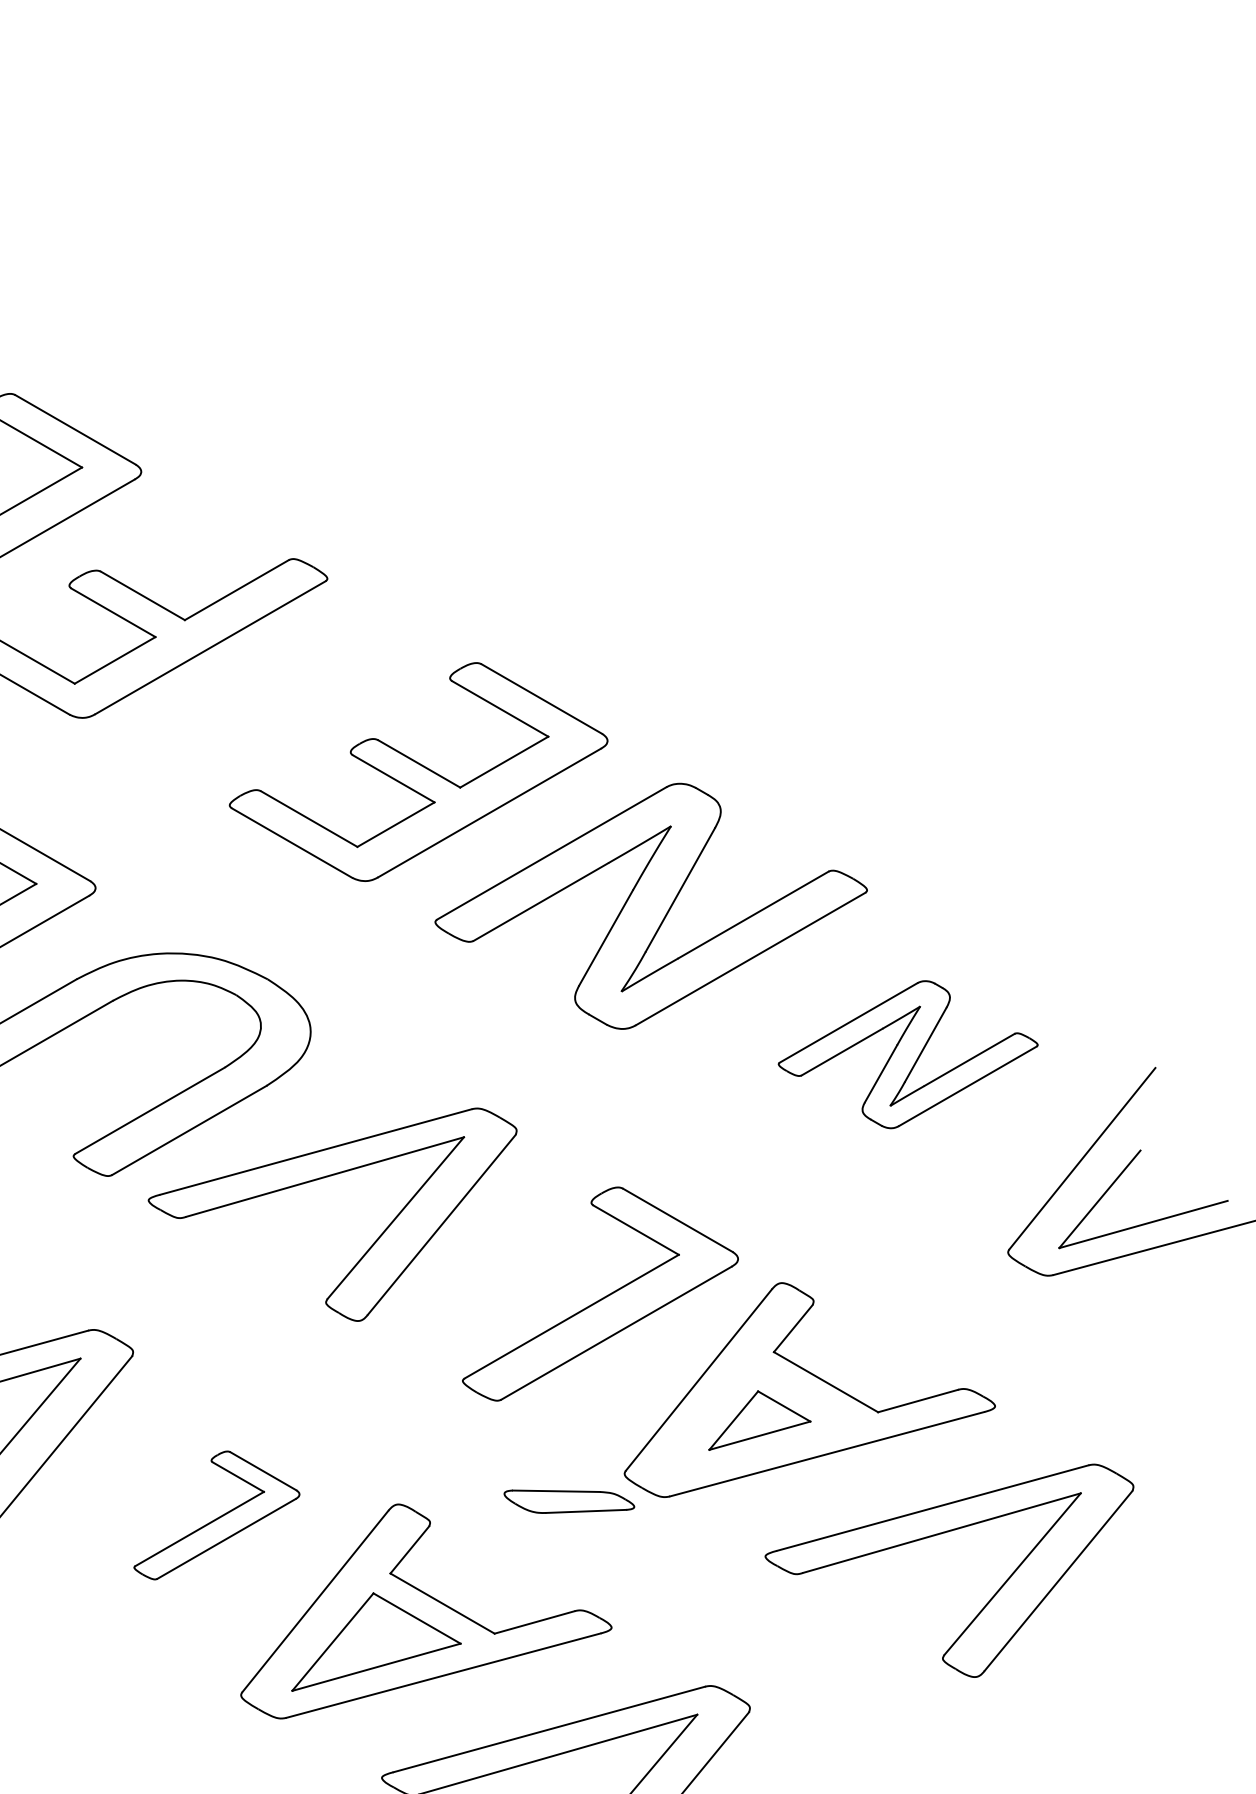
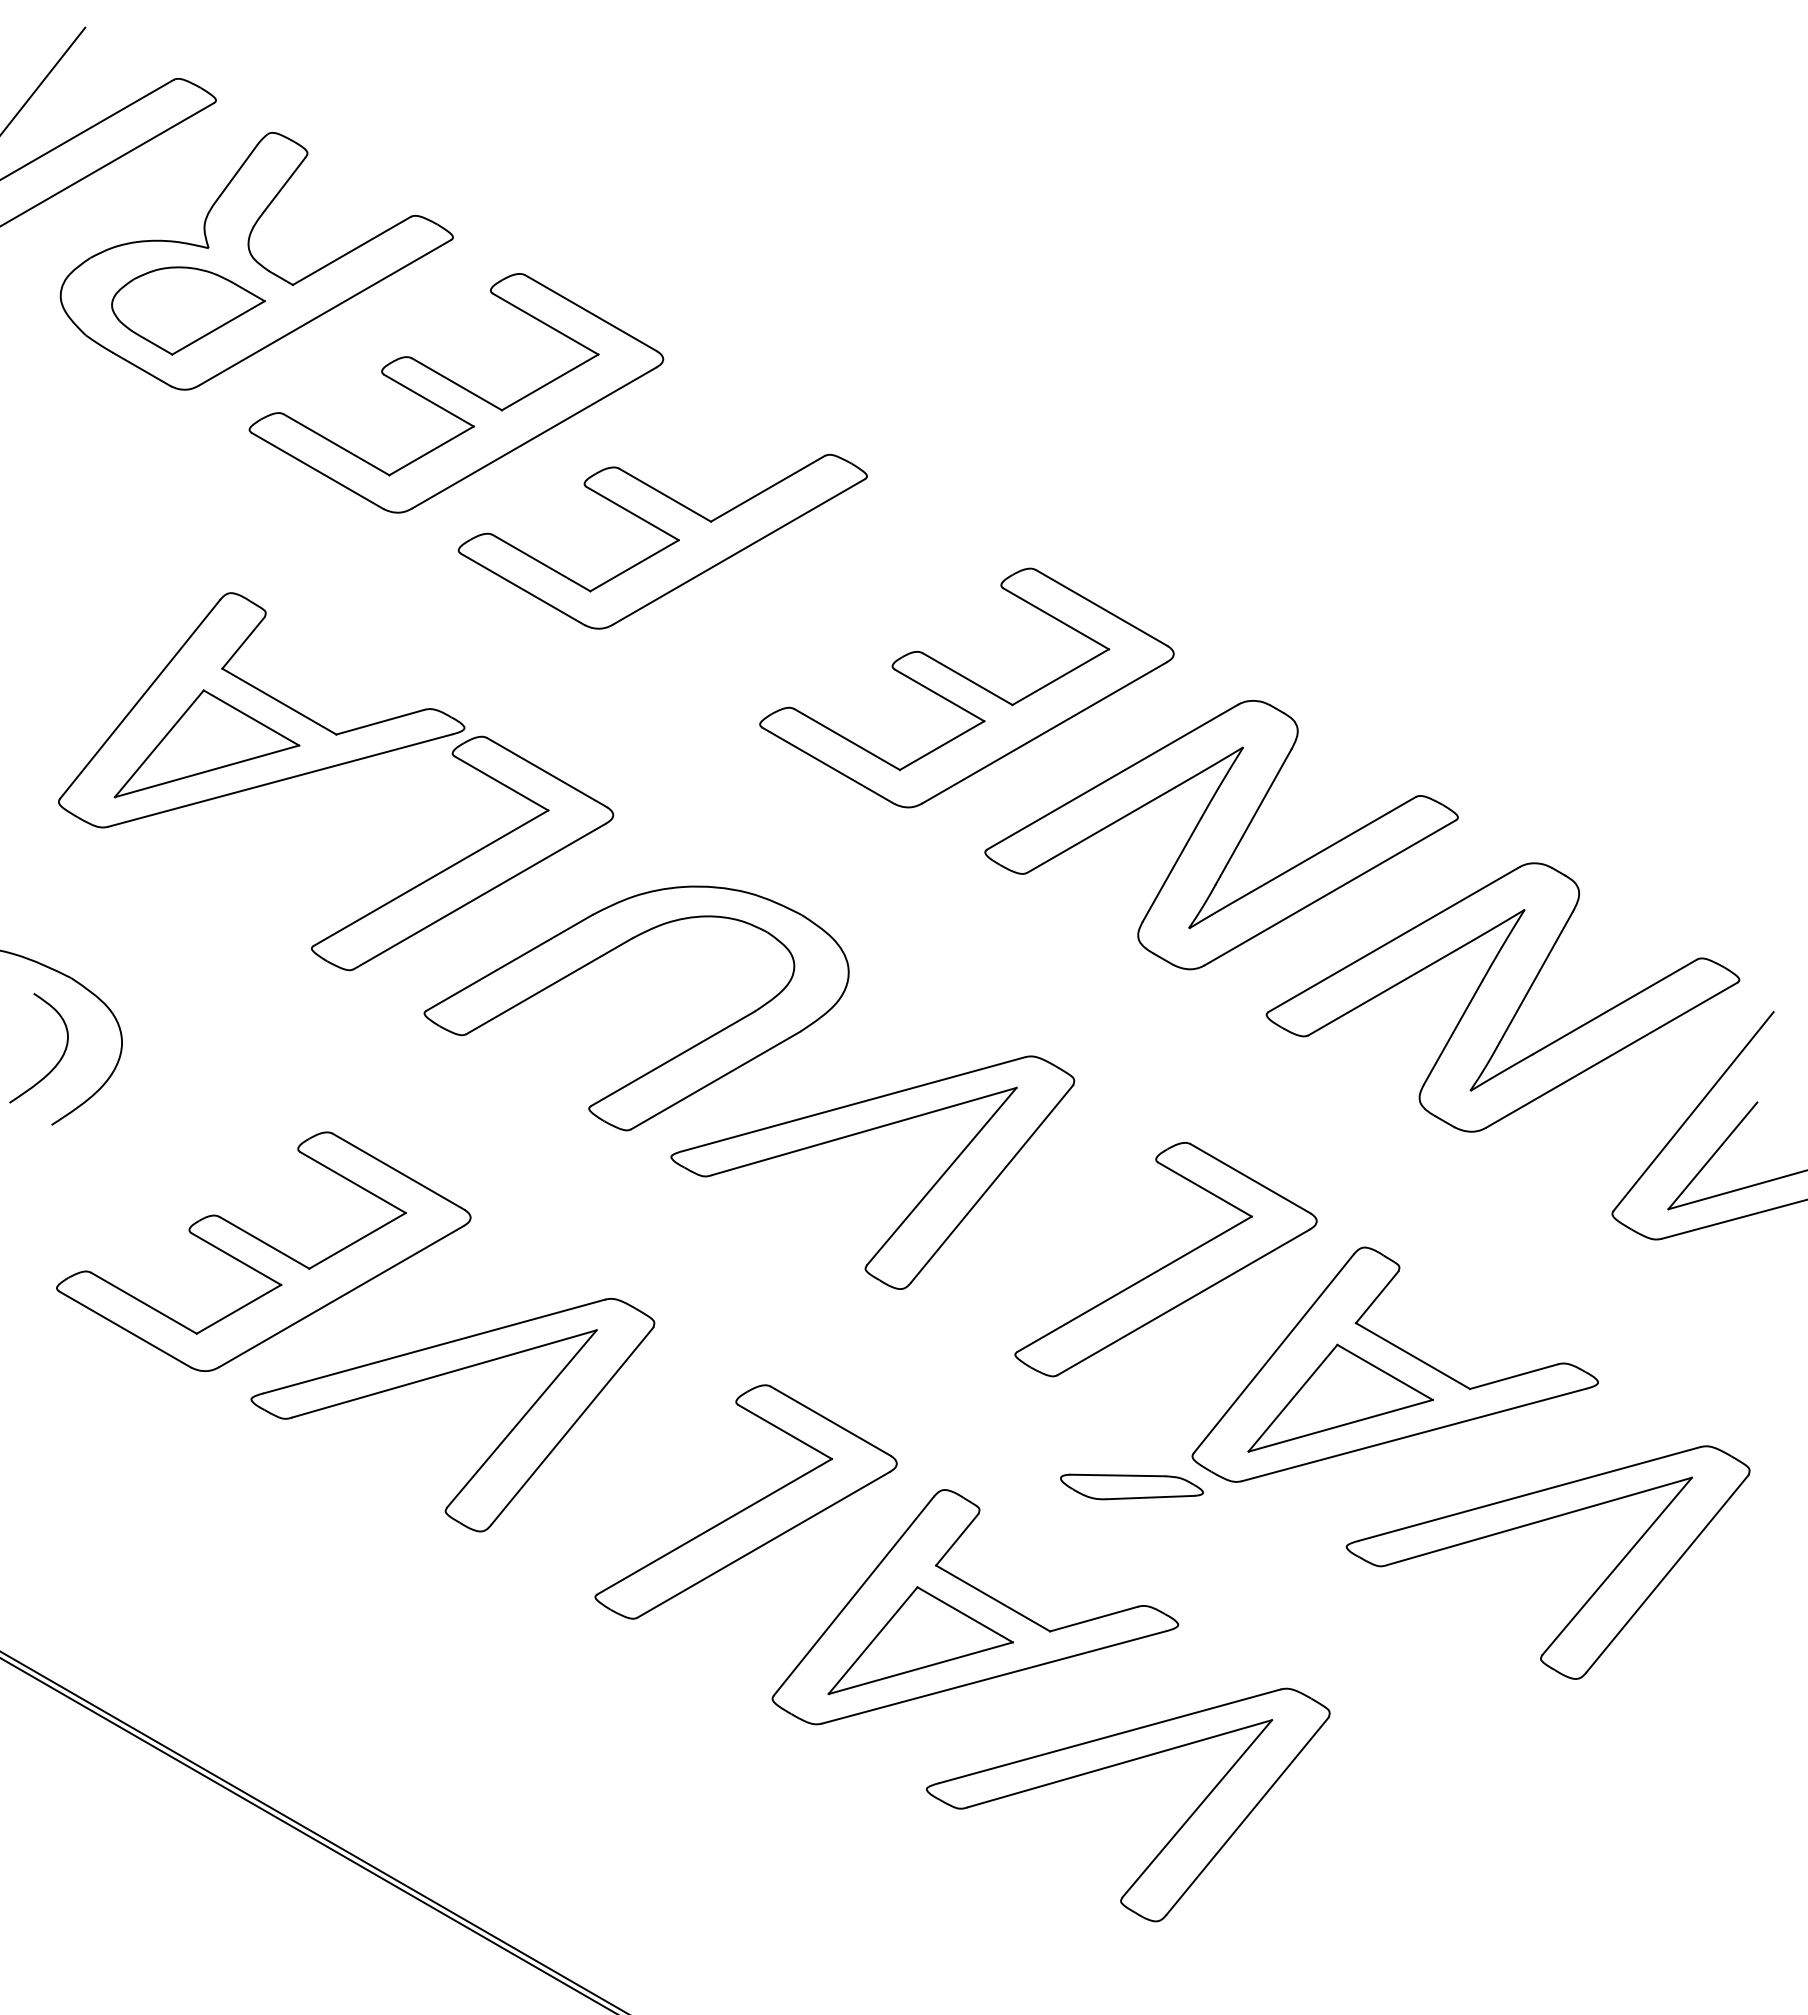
part: (907, 1054) -> (1502, 997), size x1.67
part: (759, 1420) -> (1340, 1397), size x1.67
part: (216, 1515) -> (745, 1501), size x1.67

